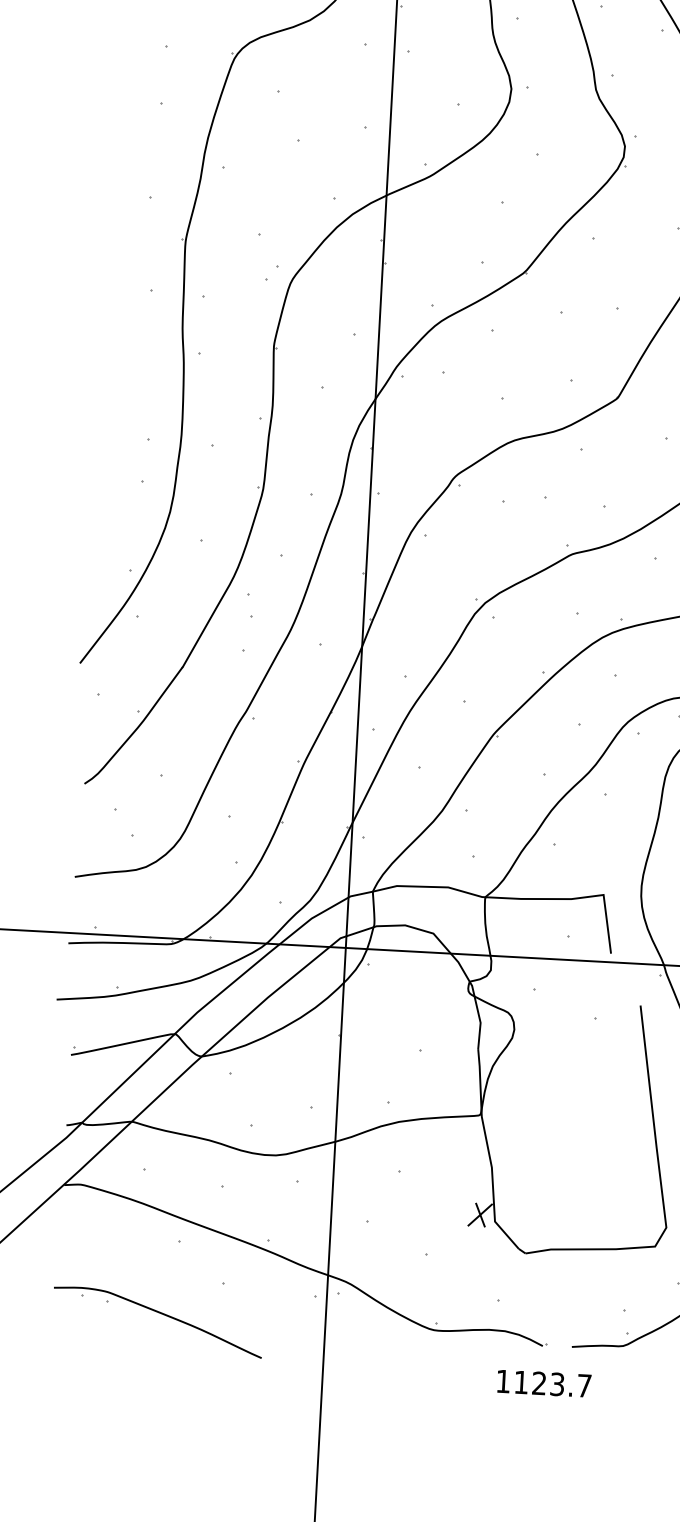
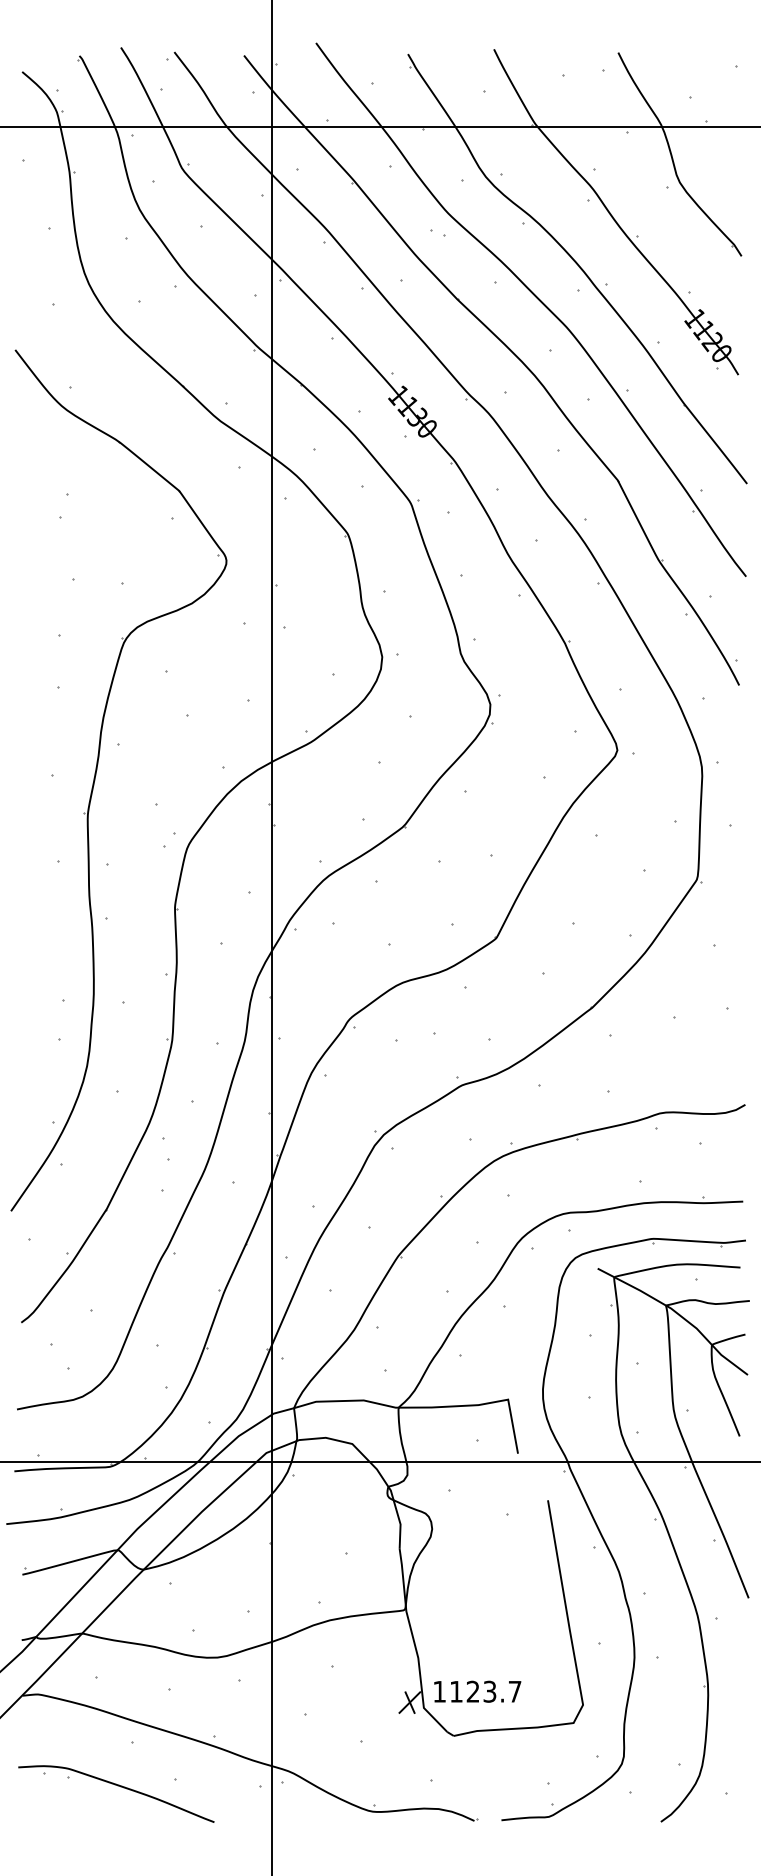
part: (159, 1314) -> (117, 1786), moved
text: (544, 1383) -> (477, 1691), moved

